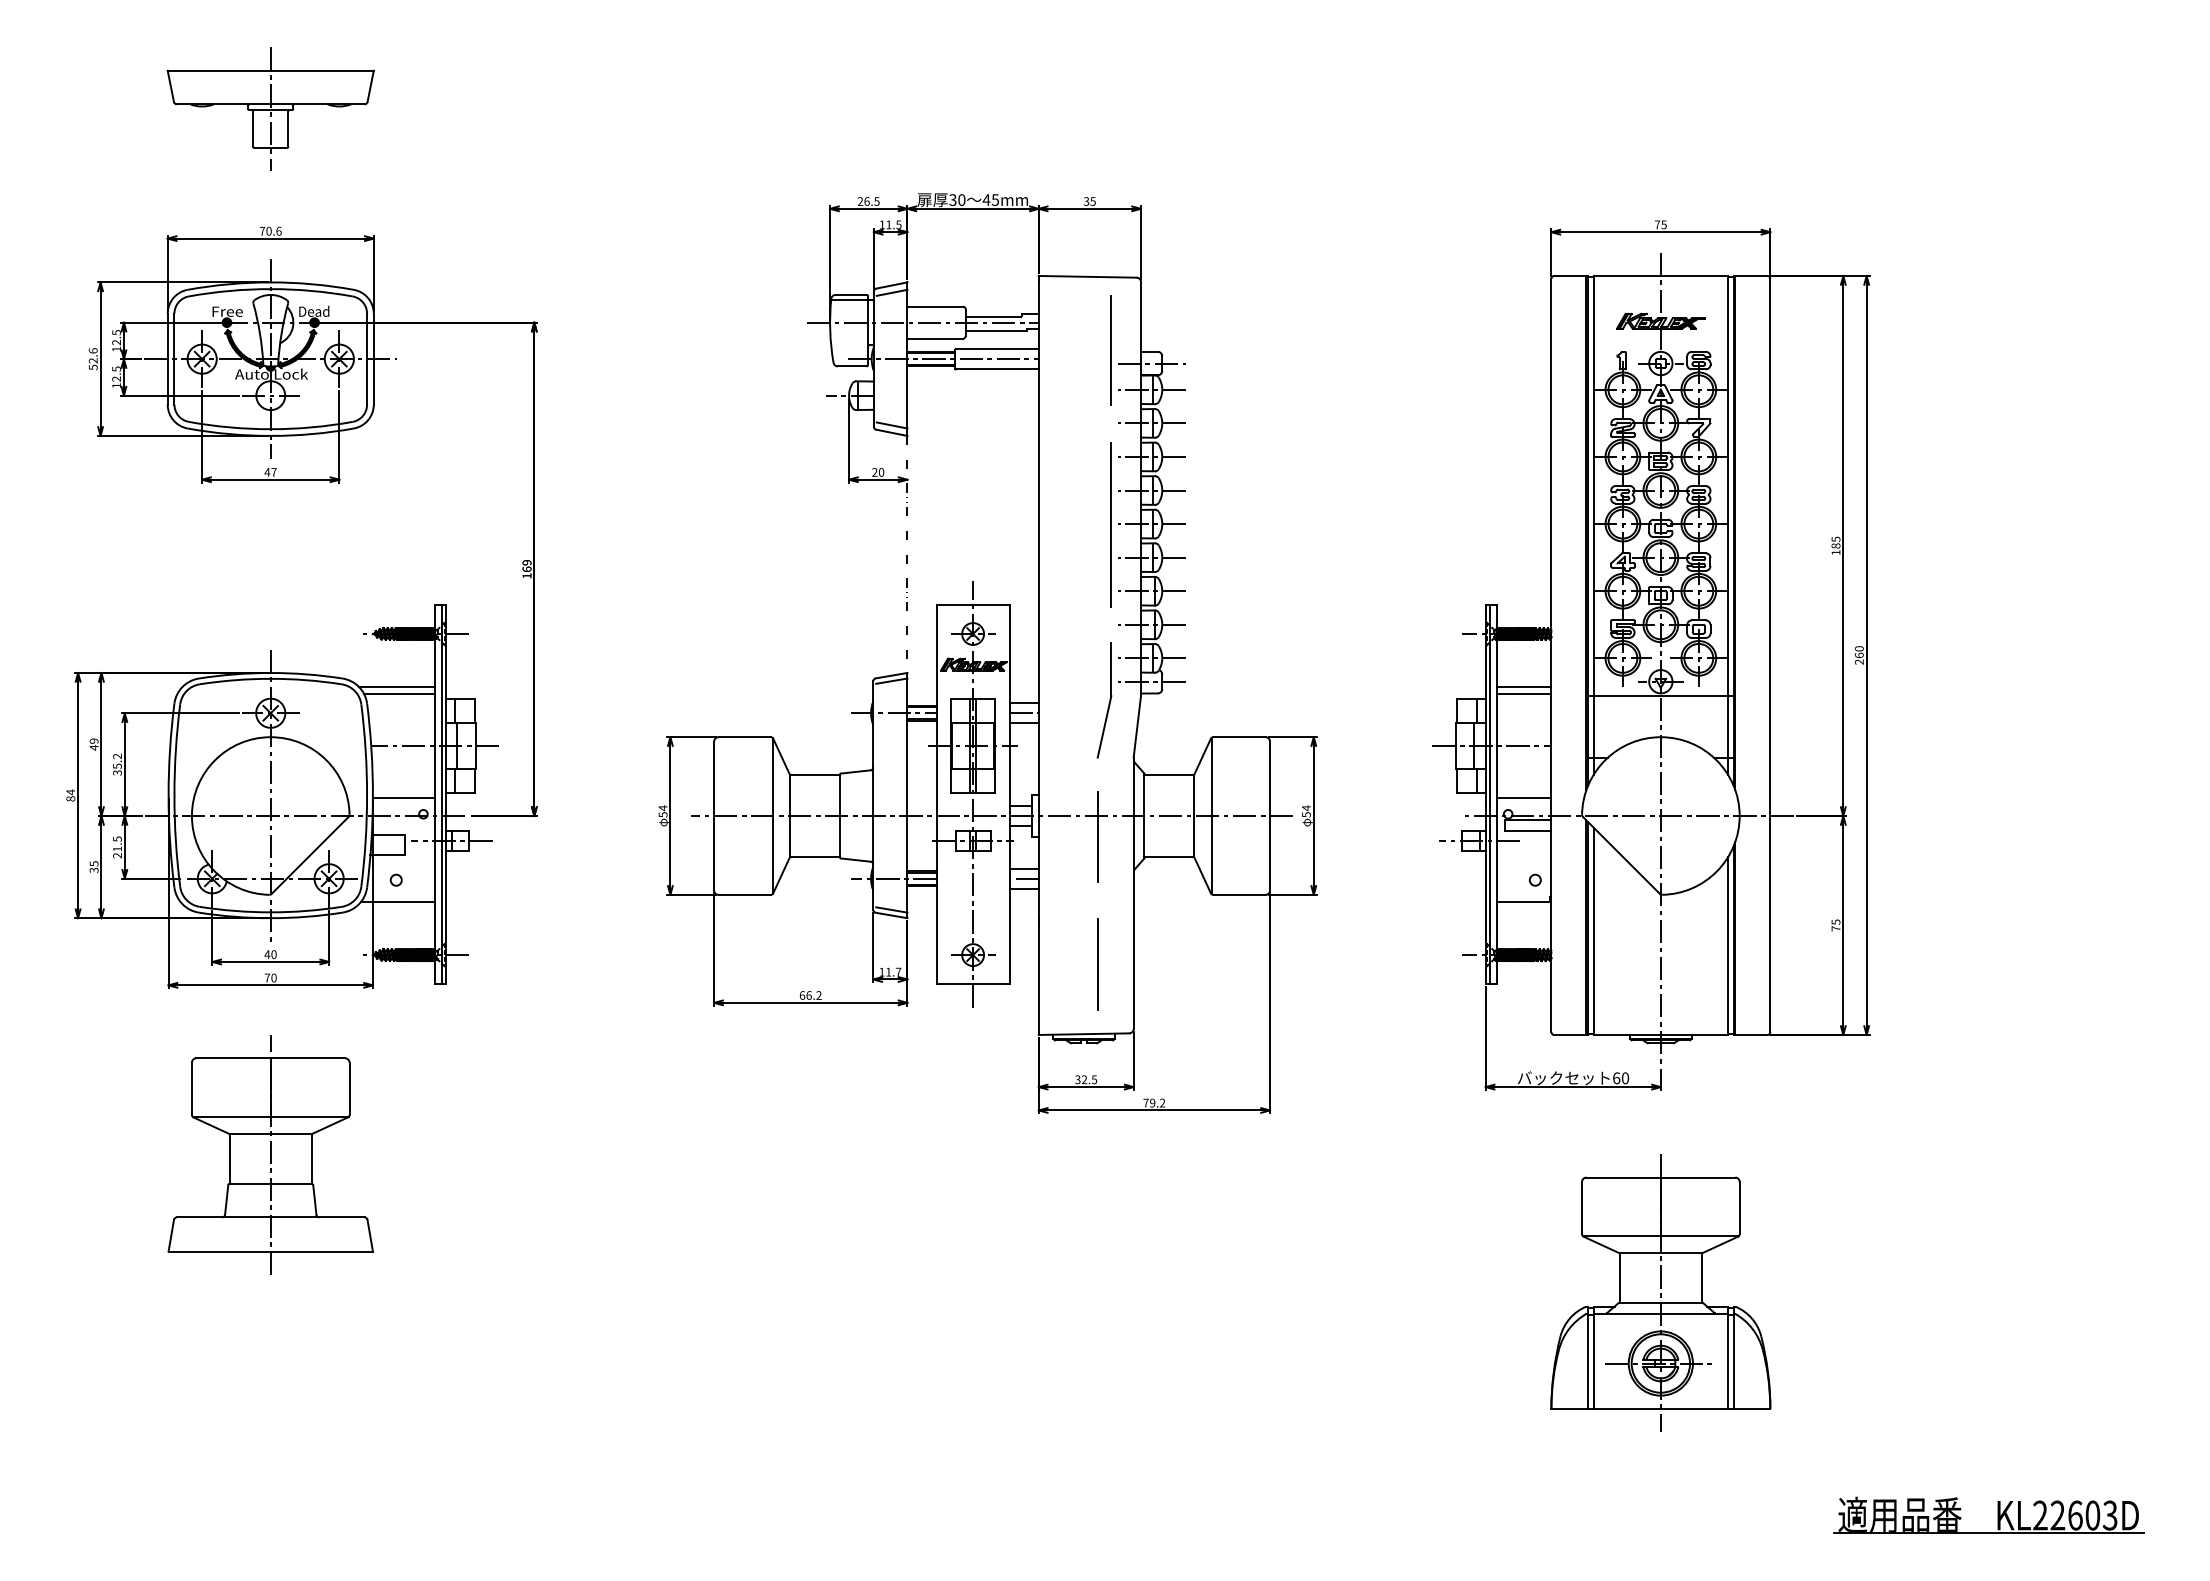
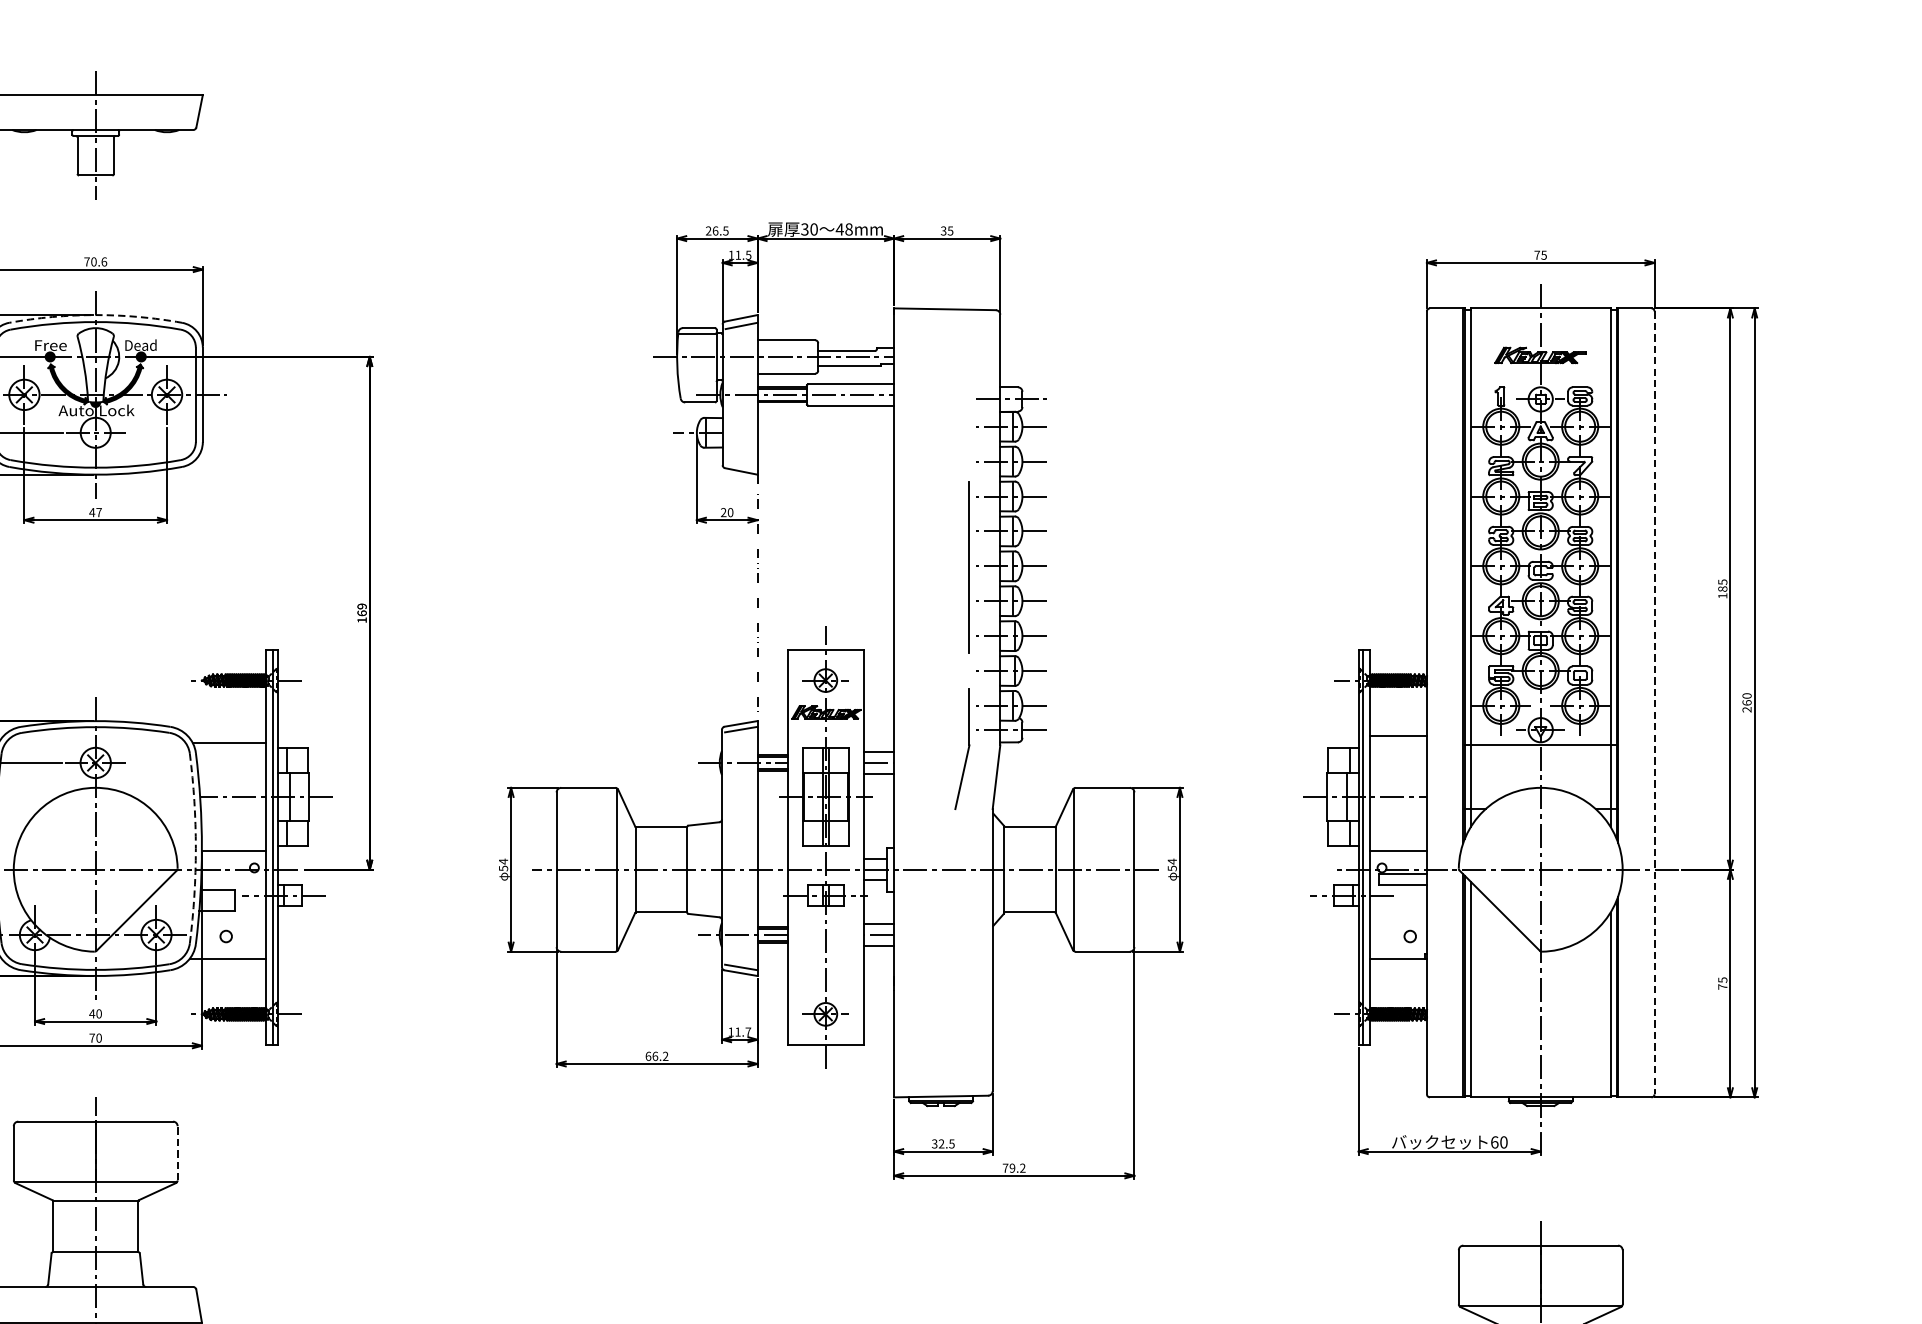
text: (995, 199) -> (849, 228), 45mm -> 48mm
arc: (270, 282) -> (95, 315), solid -> dashed
line: (1111, 349) -> (969, 384), removed
line: (891, 425) -> (740, 463), removed
line: (1770, 655) -> (1654, 702), solid -> dashed
line: (396, 687) -> (226, 736), removed
line: (1523, 694) -> (1397, 743), removed
arc: (367, 795) -> (196, 848), solid -> dashed
line: (1097, 837) -> (955, 892), removed
line: (1097, 964) -> (955, 1024), removed
line: (349, 1088) -> (177, 1153), solid -> dashed

